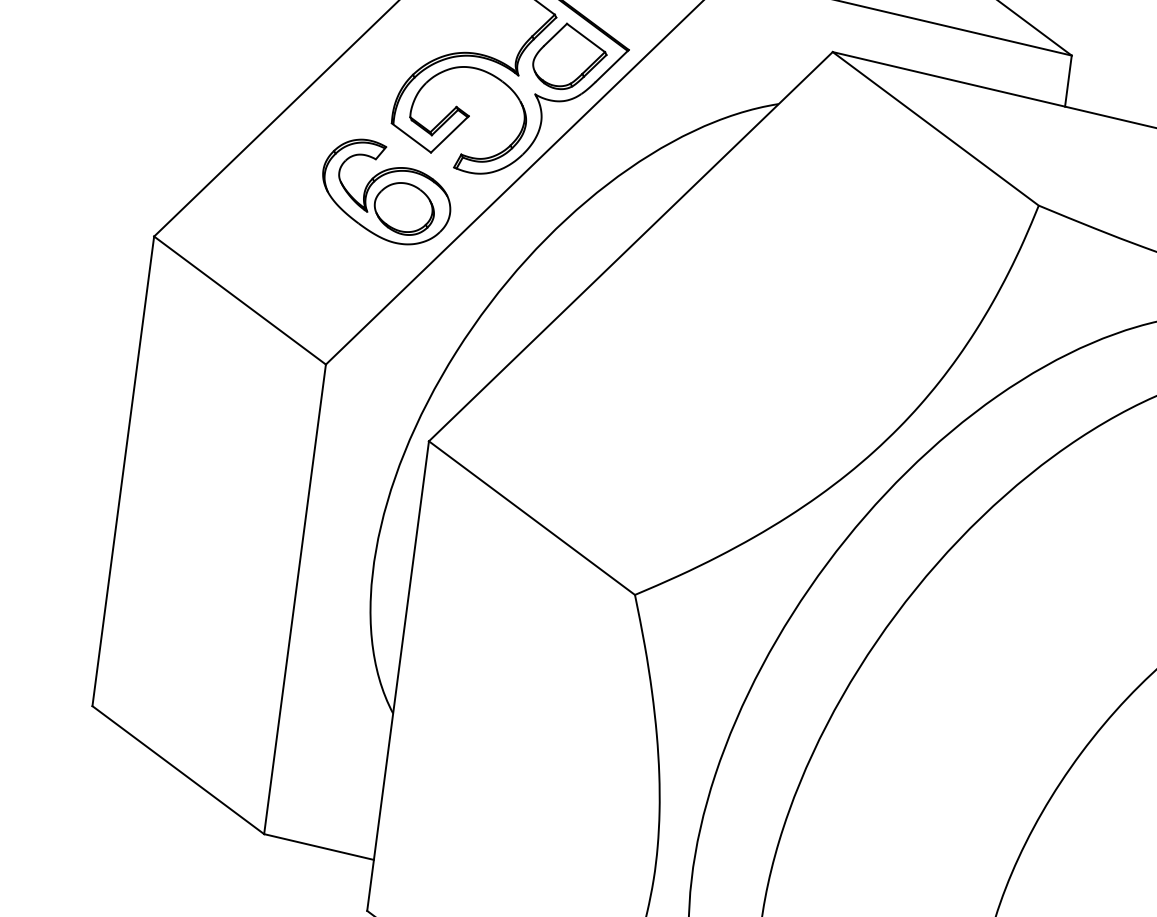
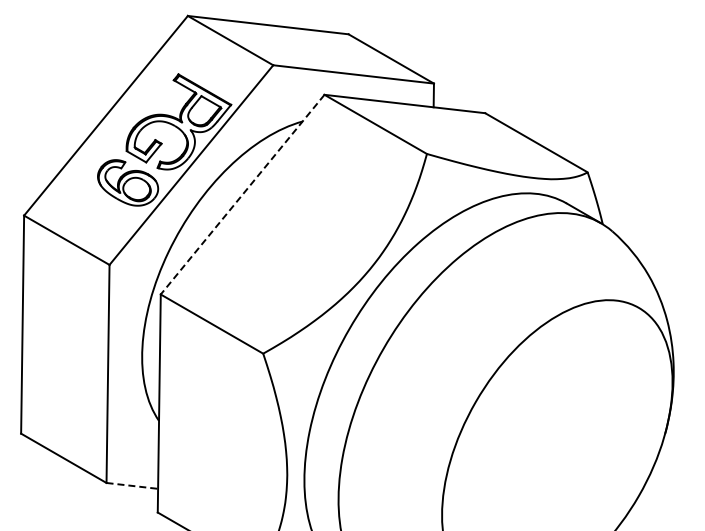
line: (630, 248) -> (242, 195), solid -> dashed
line: (319, 846) -> (132, 485), solid -> dashed

